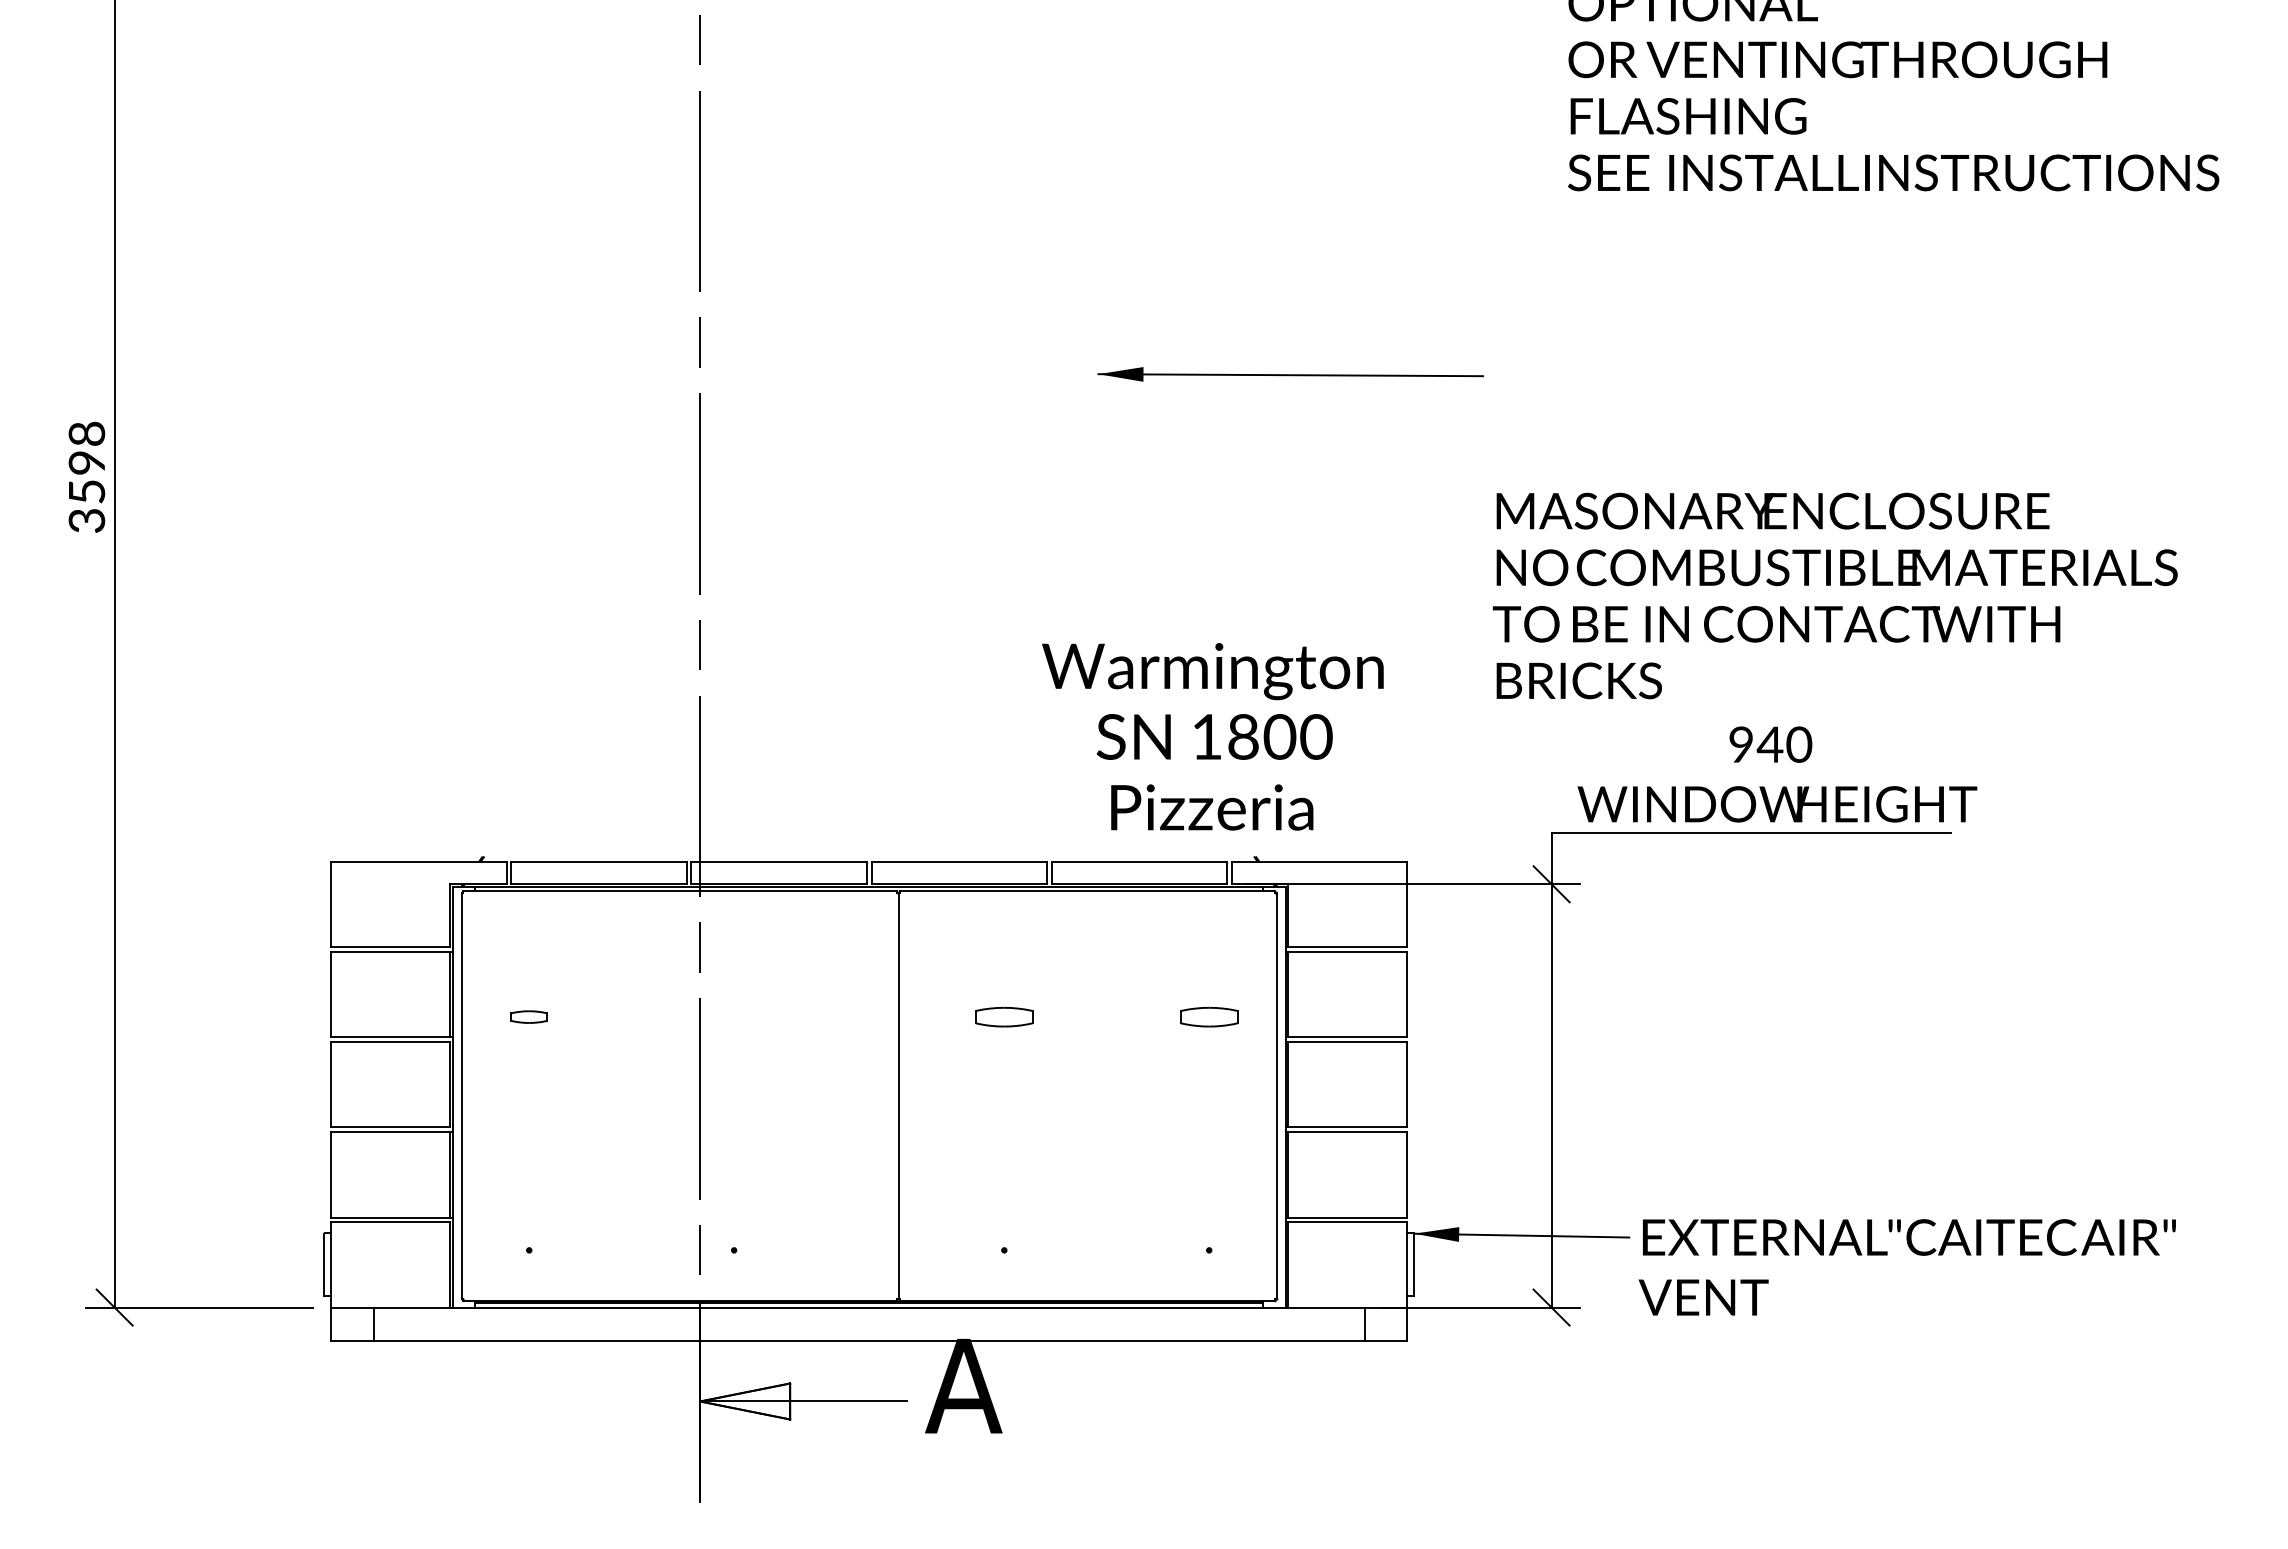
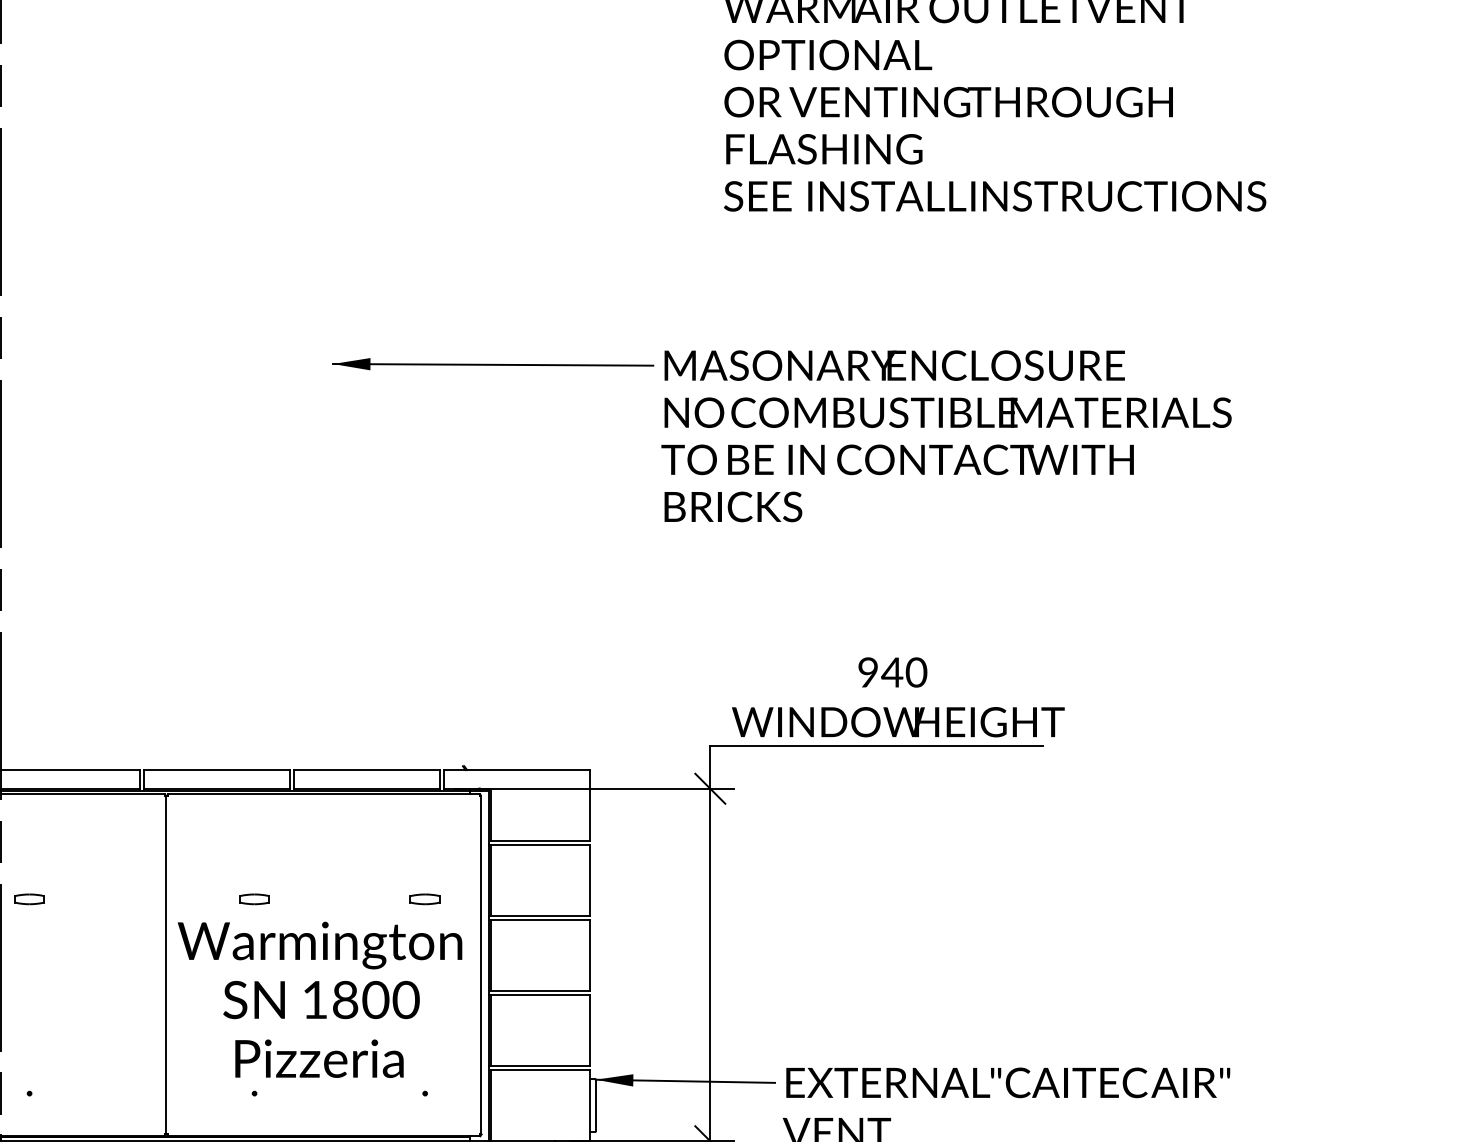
text: (1835, 595) -> (946, 435), moved
text: (1212, 736) -> (319, 999), moved
part: (733, 1016) -> (29, 898), added
part: (1004, 1016) -> (254, 898), size x0.62
part: (1208, 1016) -> (424, 898), size x0.62

